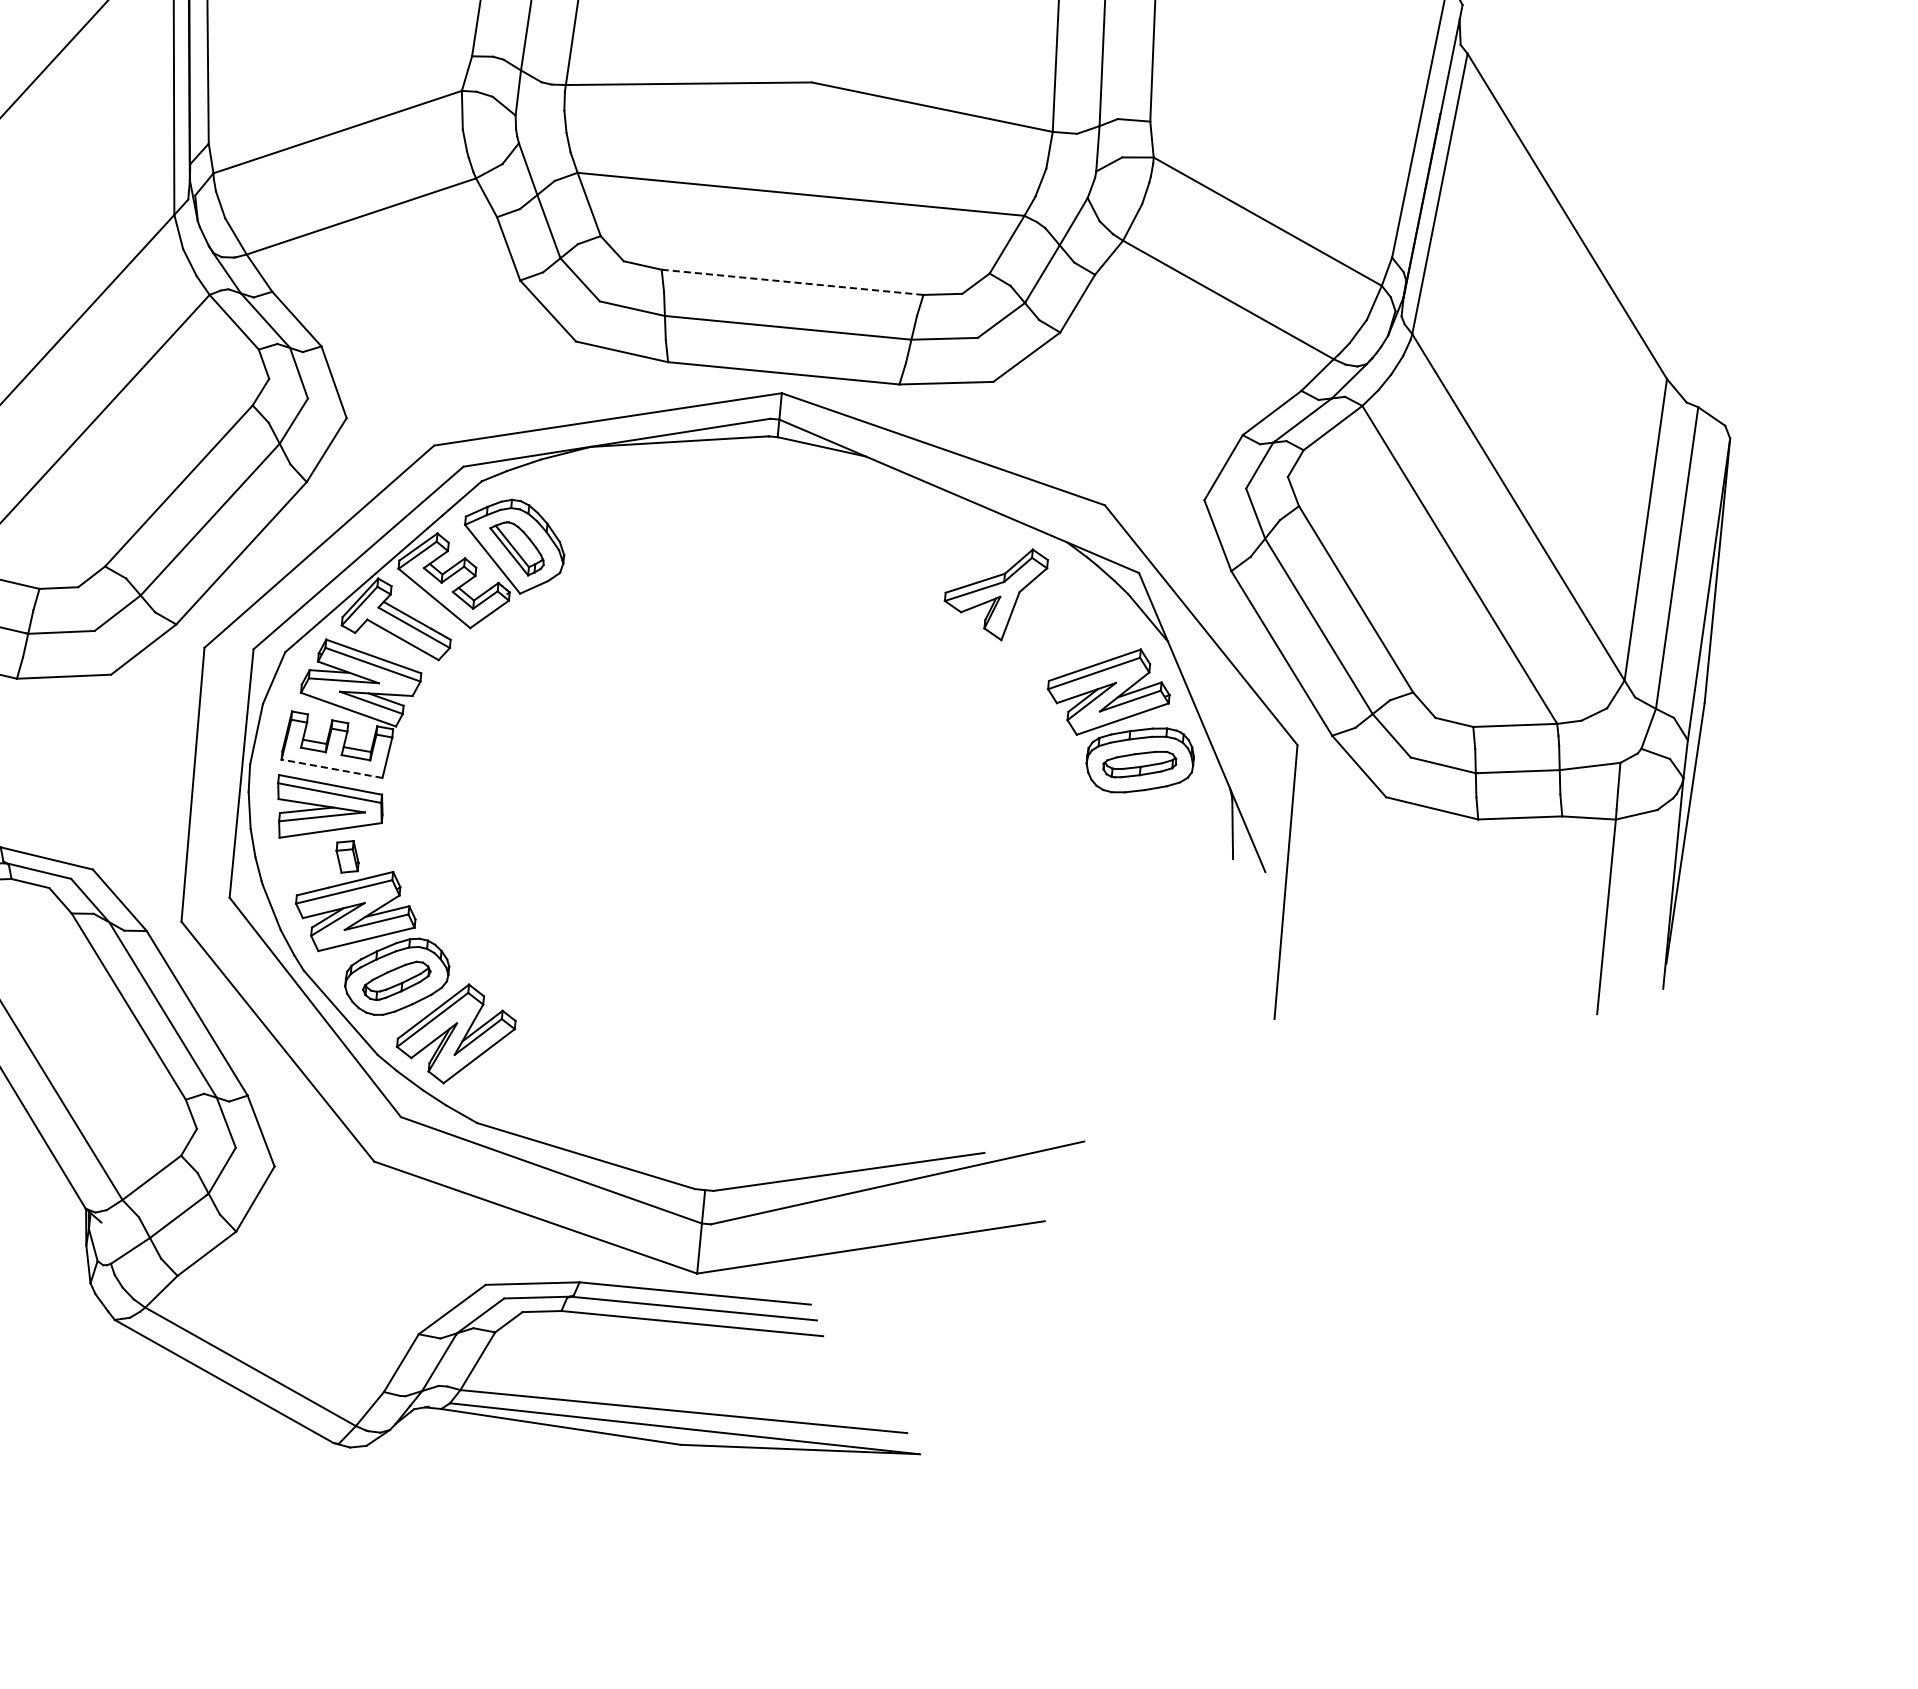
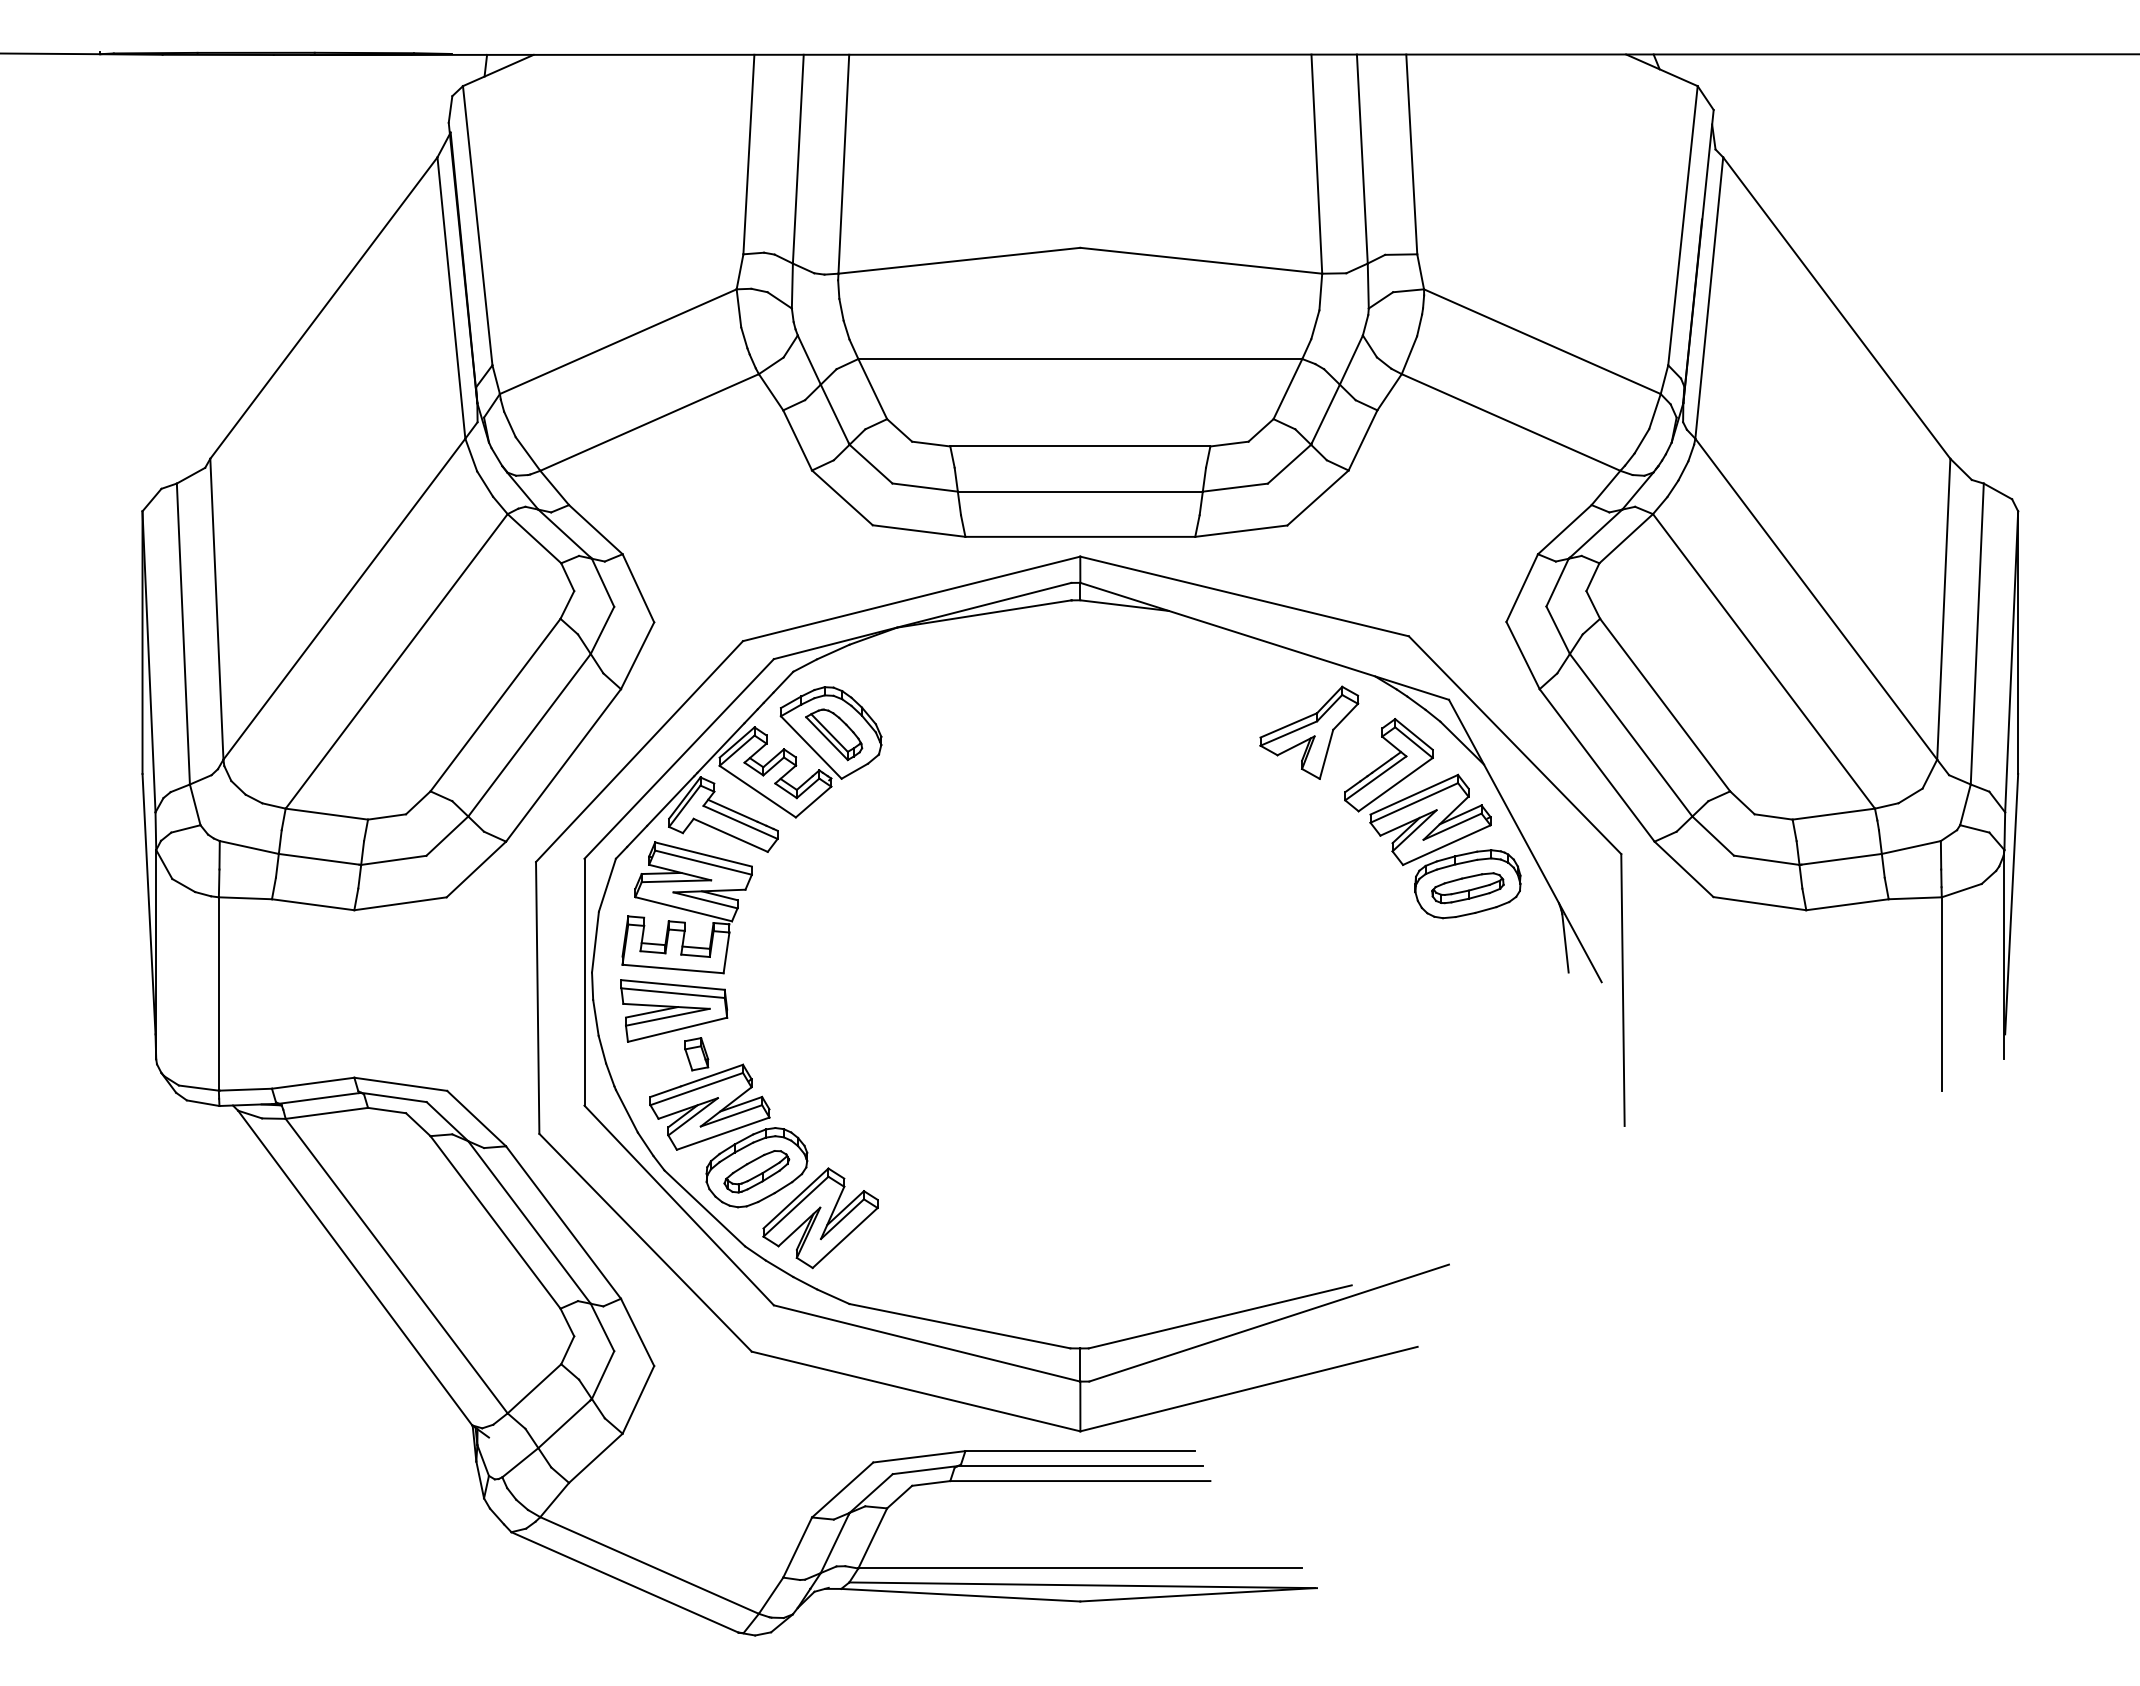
line: (792, 282) -> (1080, 446), dashed -> solid
part: (1071, 633) -> (1388, 765), added
line: (332, 769) -> (673, 969), dashed -> solid

